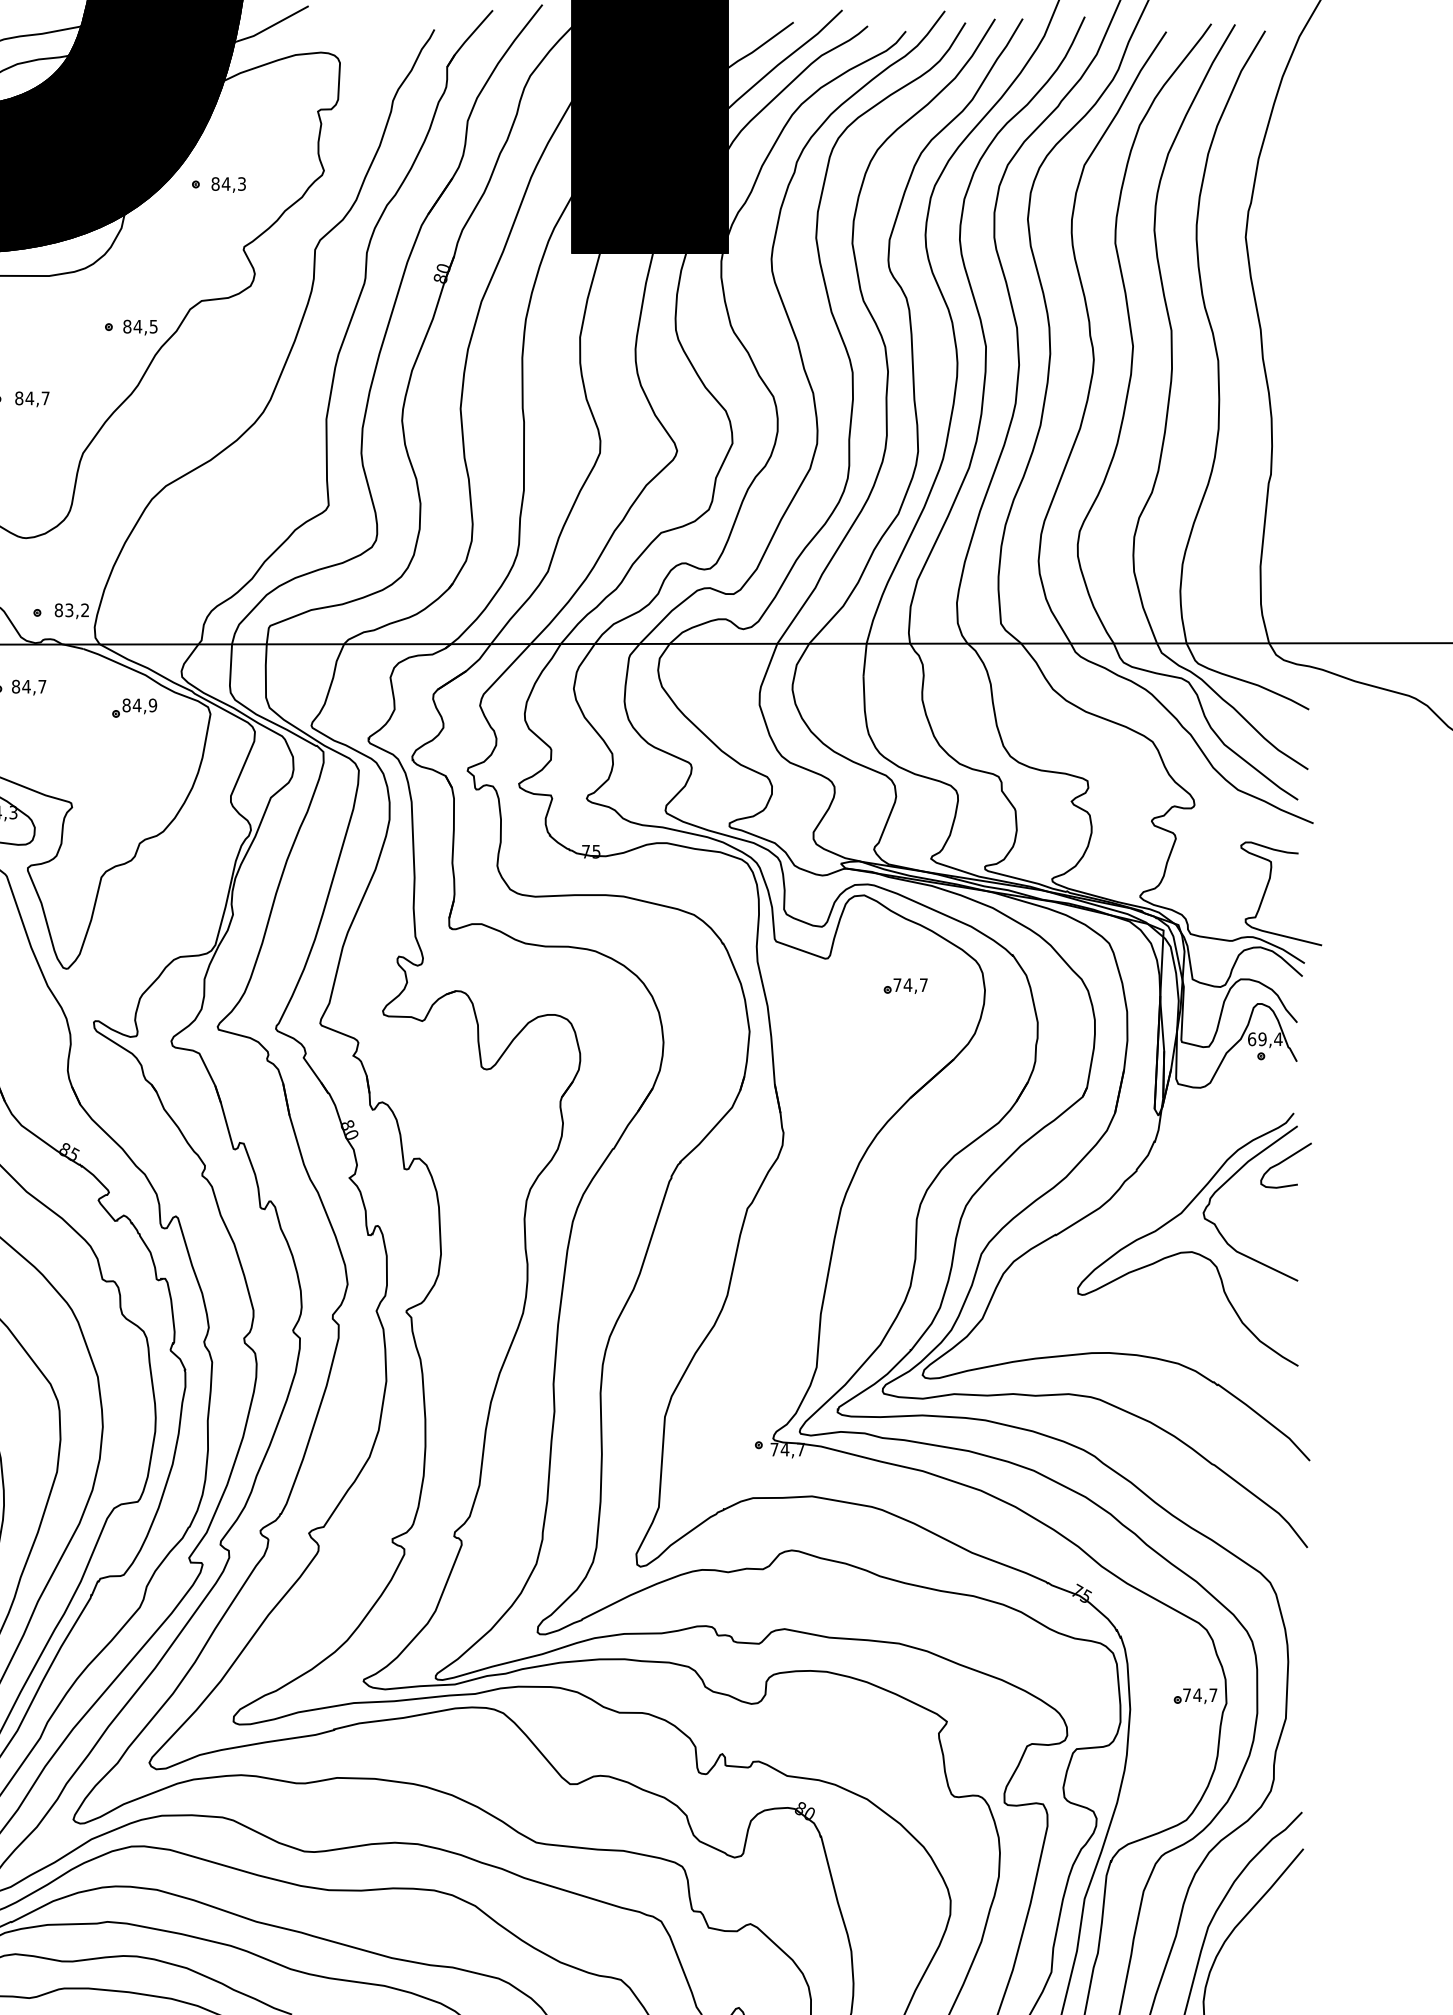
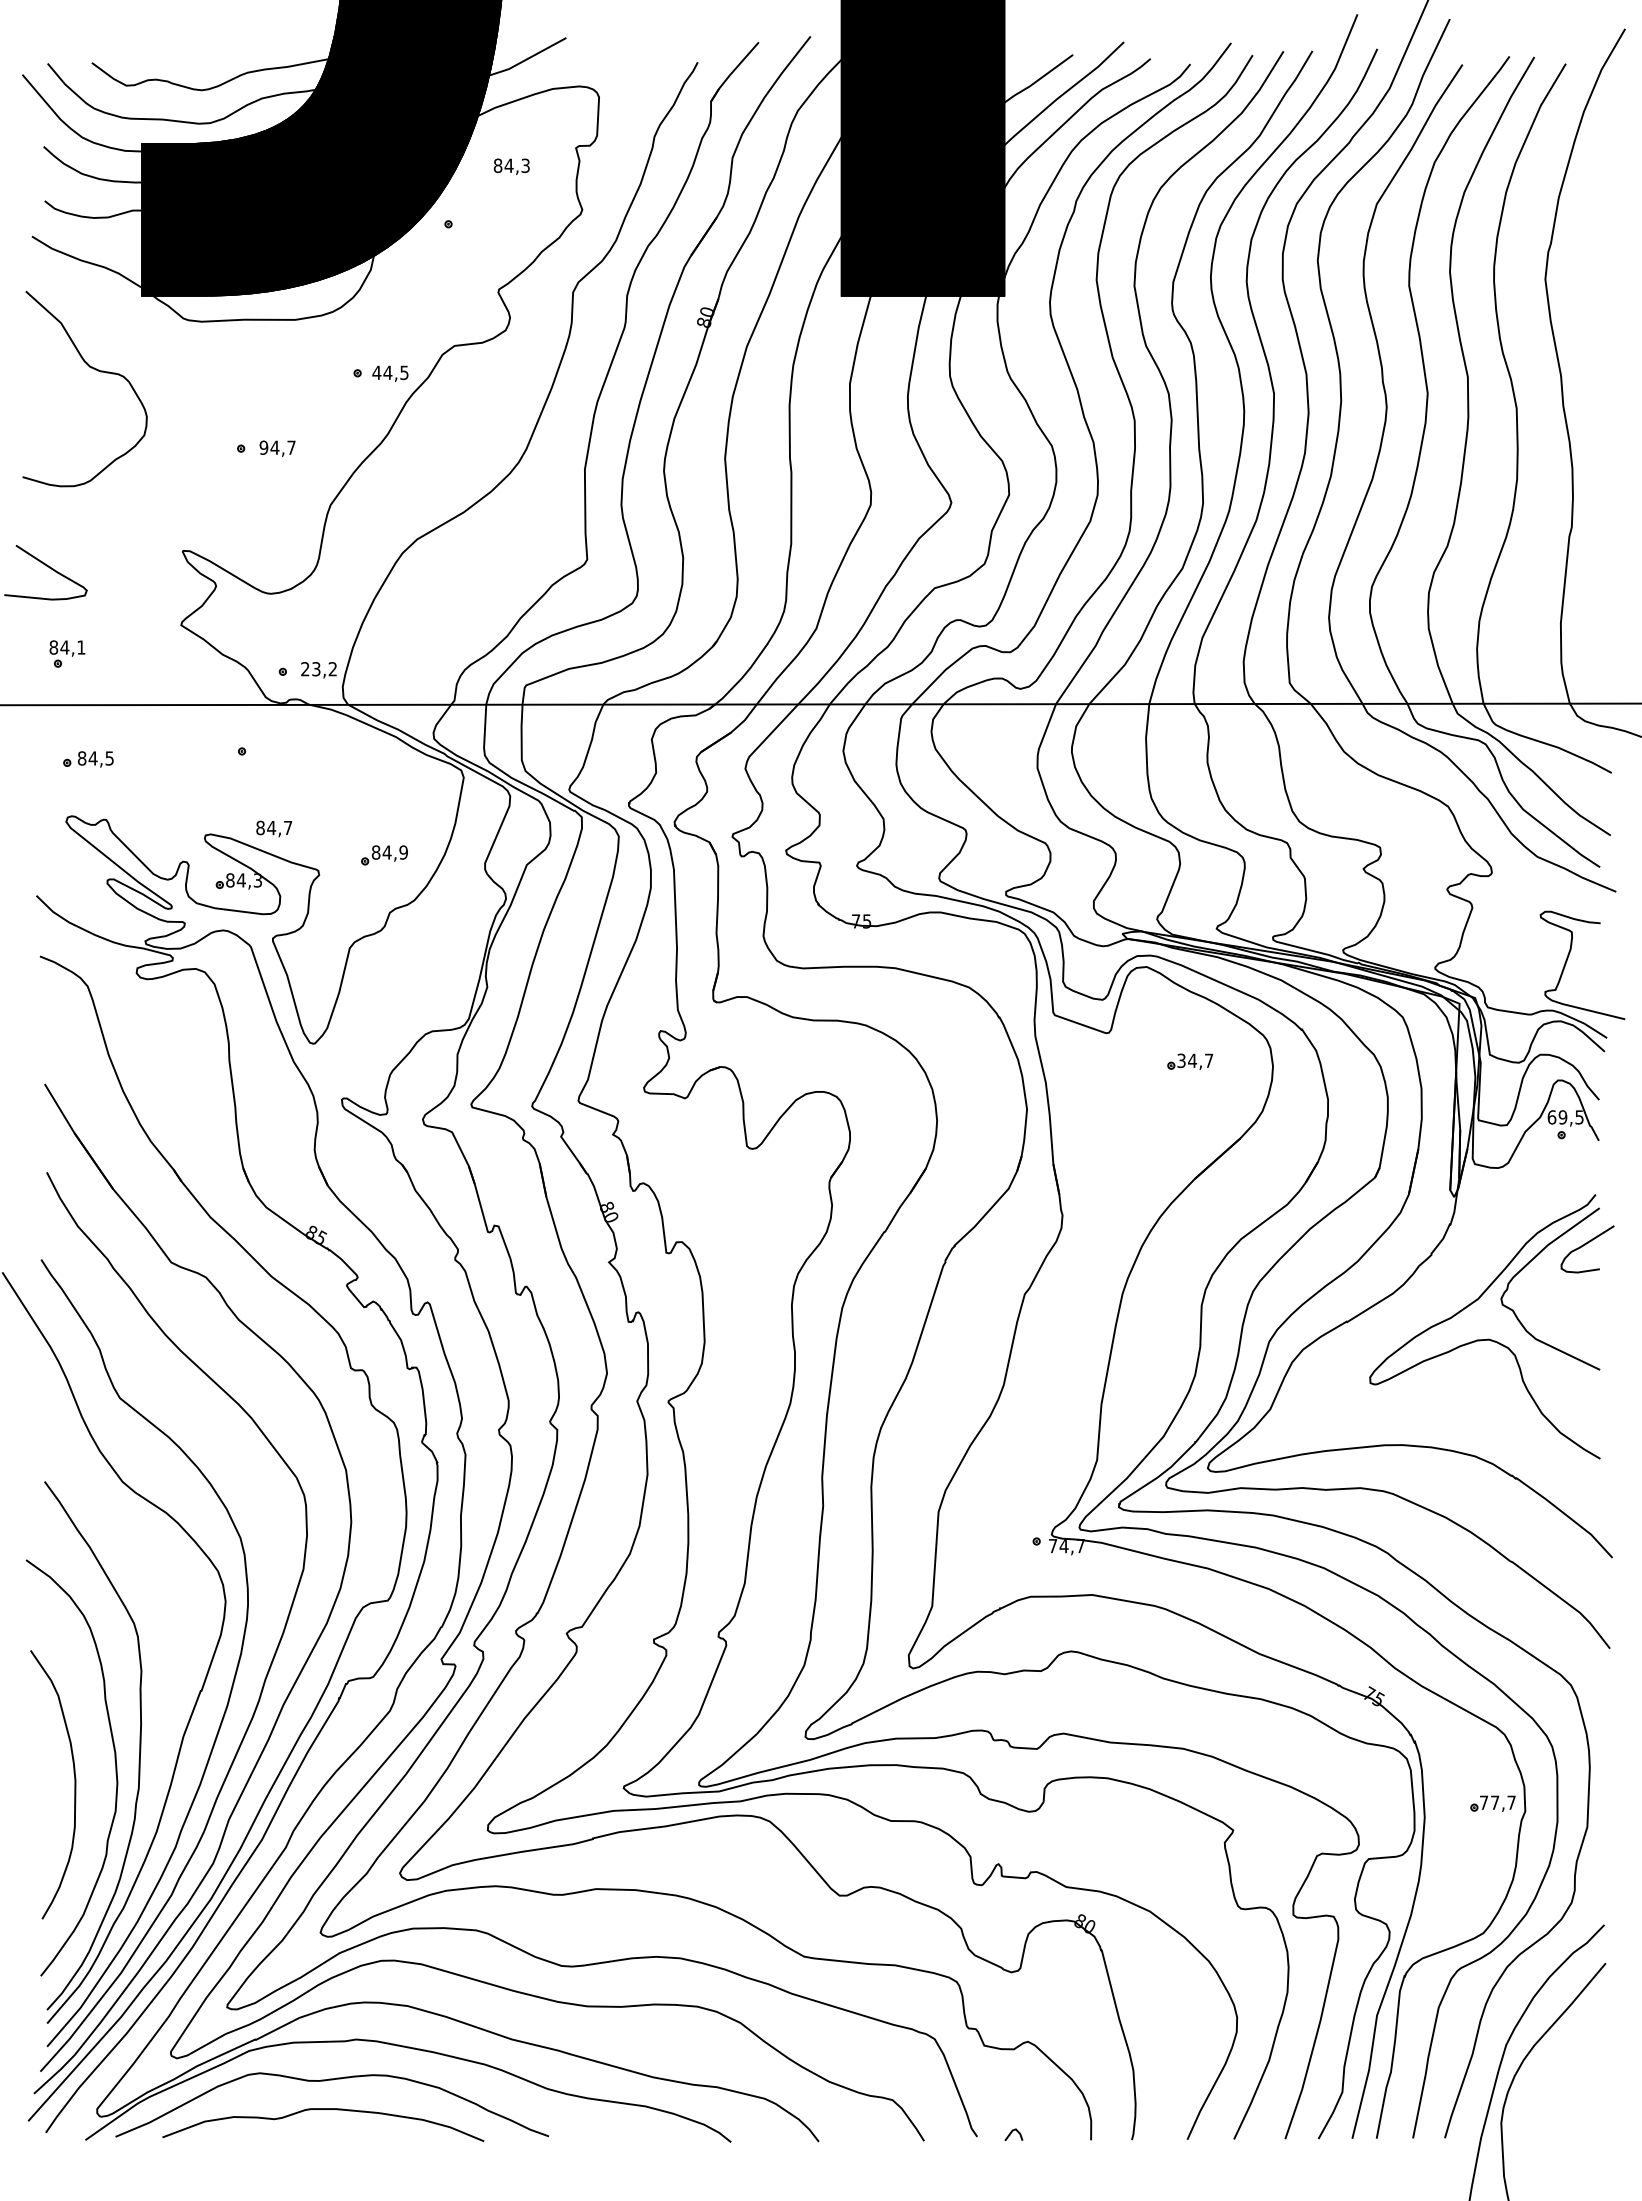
text: (228, 184) -> (511, 166), moved
text: (126, 326) -> (376, 372), 84,5 -> 44,5
text: (18, 398) -> (263, 447), 84,7 -> 94,7
text: (59, 610) -> (305, 669), 83,2 -> 23,2
text: (29, 687) -> (274, 828), moved
part: (134, 708) -> (384, 855), moved
text: (897, 984) -> (1181, 1060), 74,7 -> 34,7
text: (1278, 1039) -> (1579, 1117), 69,4 -> 69,5
text: (1197, 1695) -> (1494, 1802), 74,7 -> 77,7

